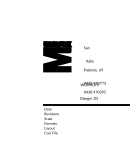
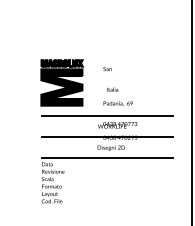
line: (86, 78) -> (107, 116), added
line: (86, 91) -> (107, 136), added

